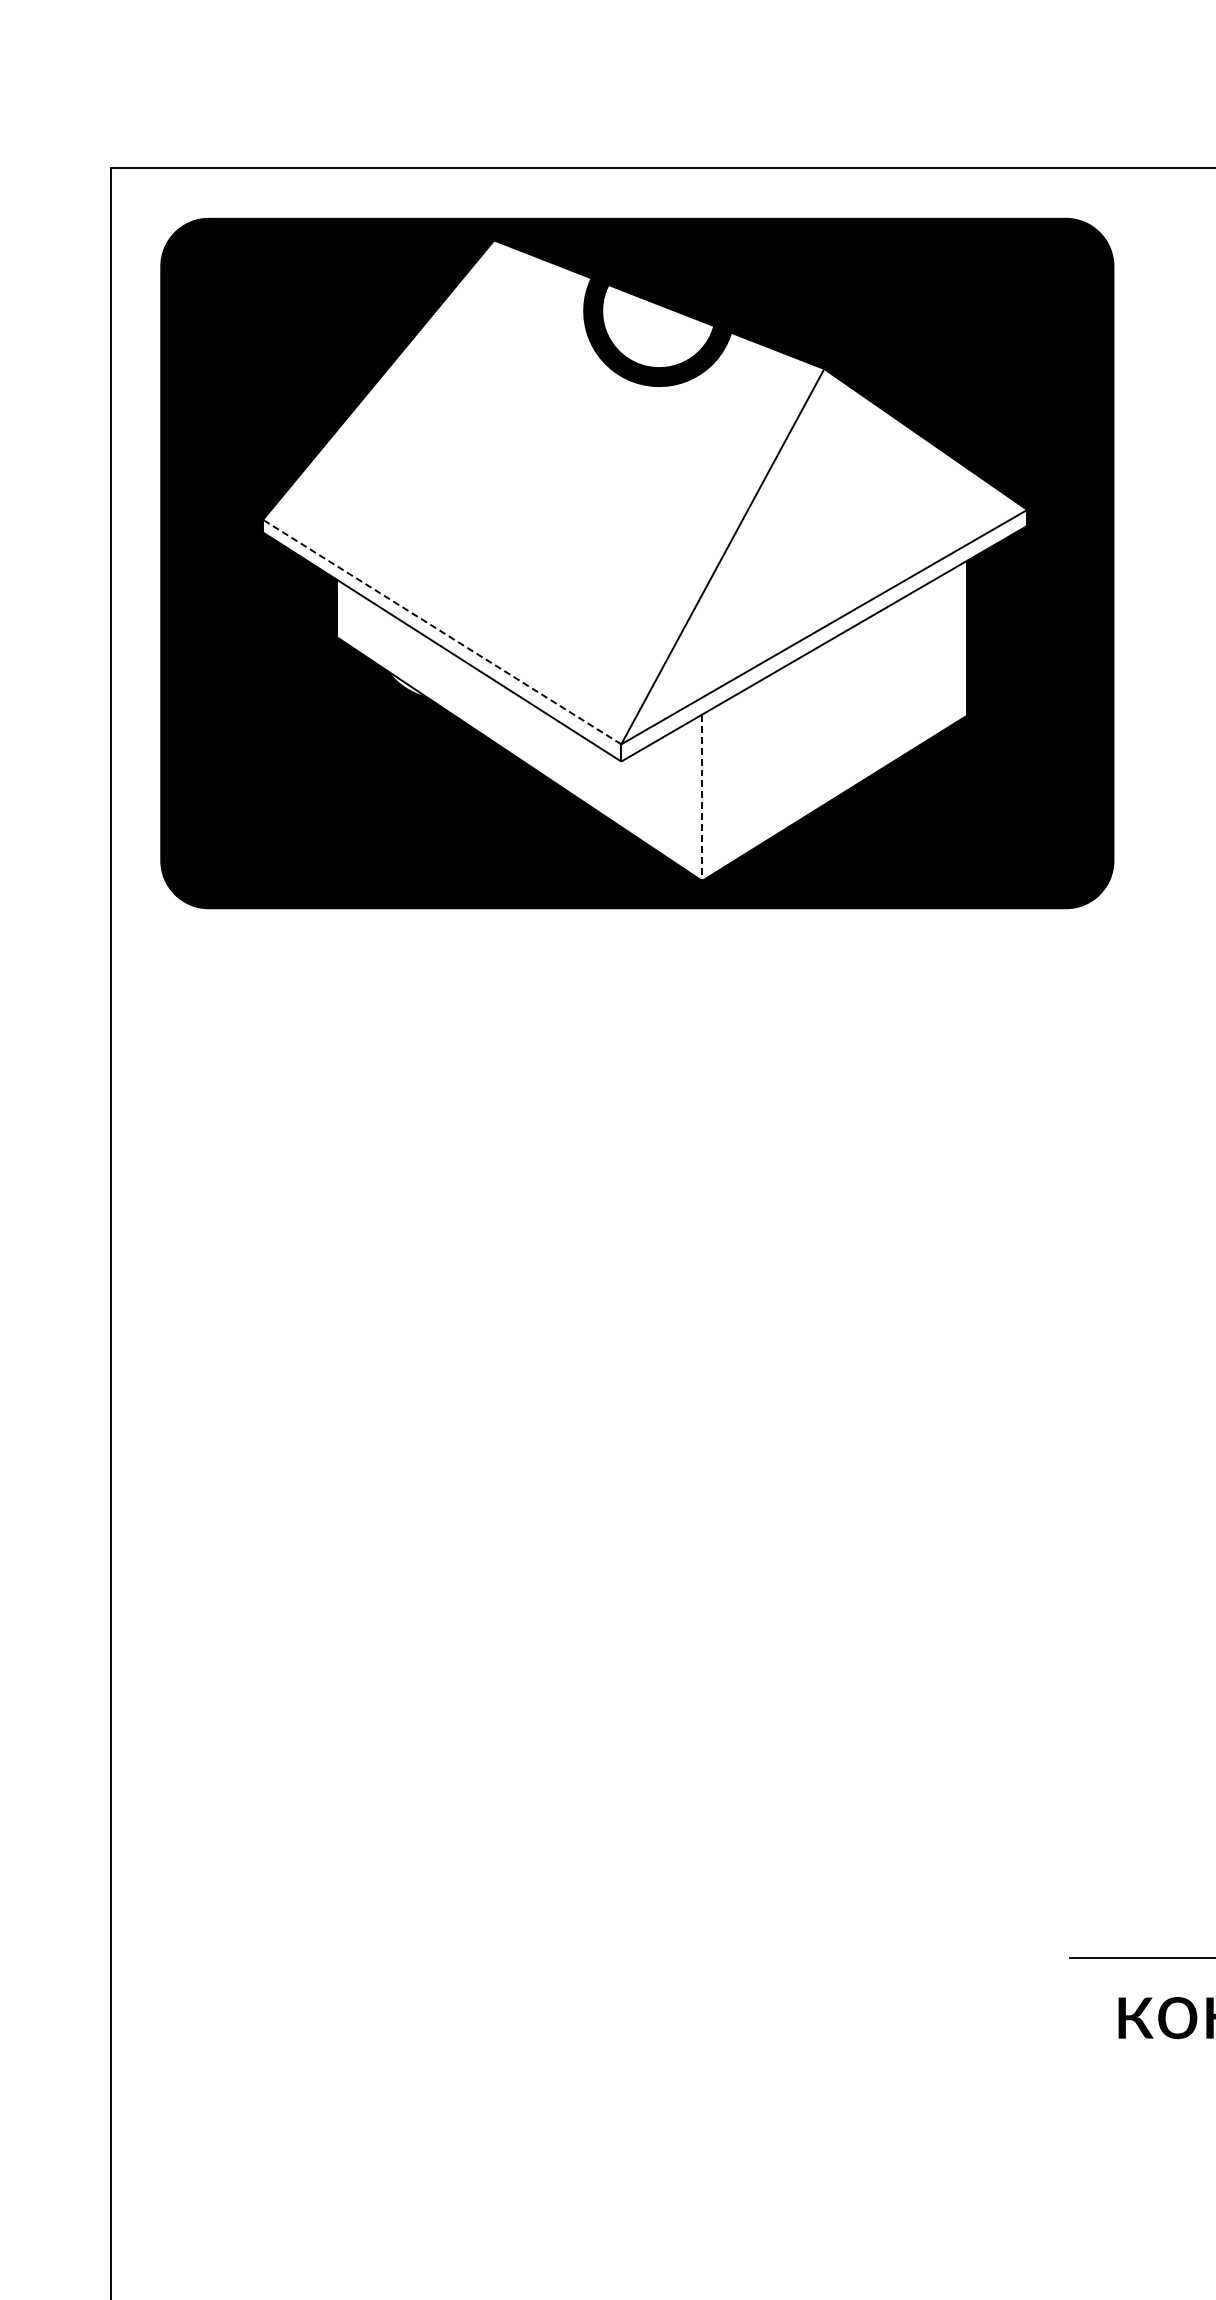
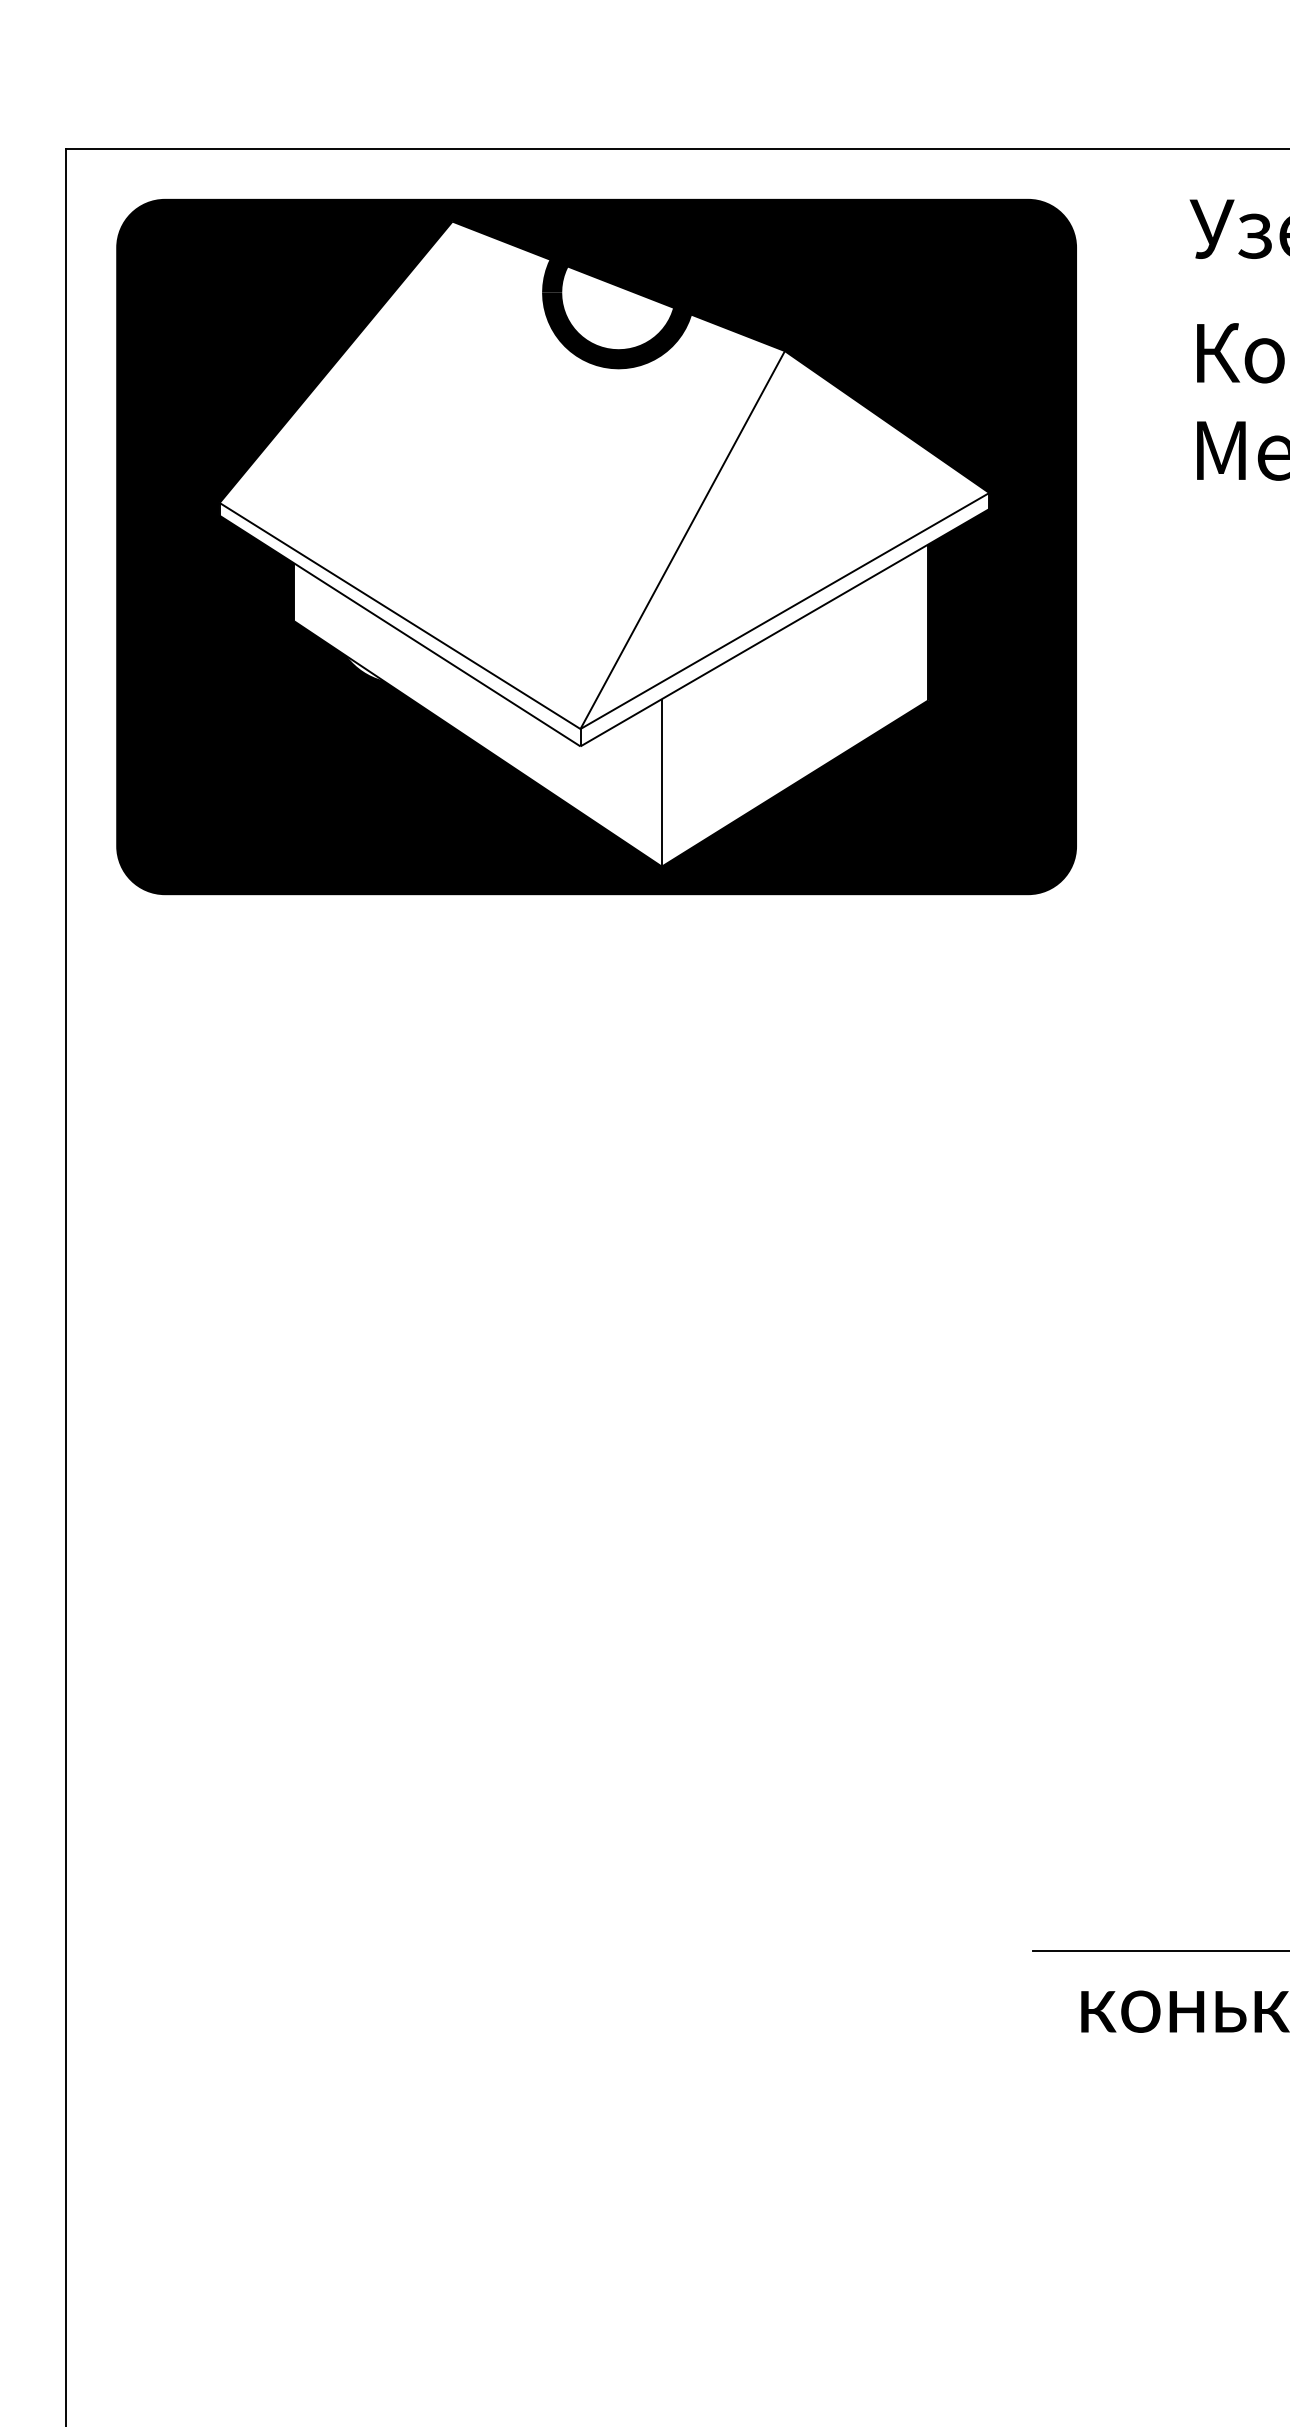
line: (442, 632) -> (400, 616), dashed -> solid
line: (701, 798) -> (661, 783), dashed -> solid

